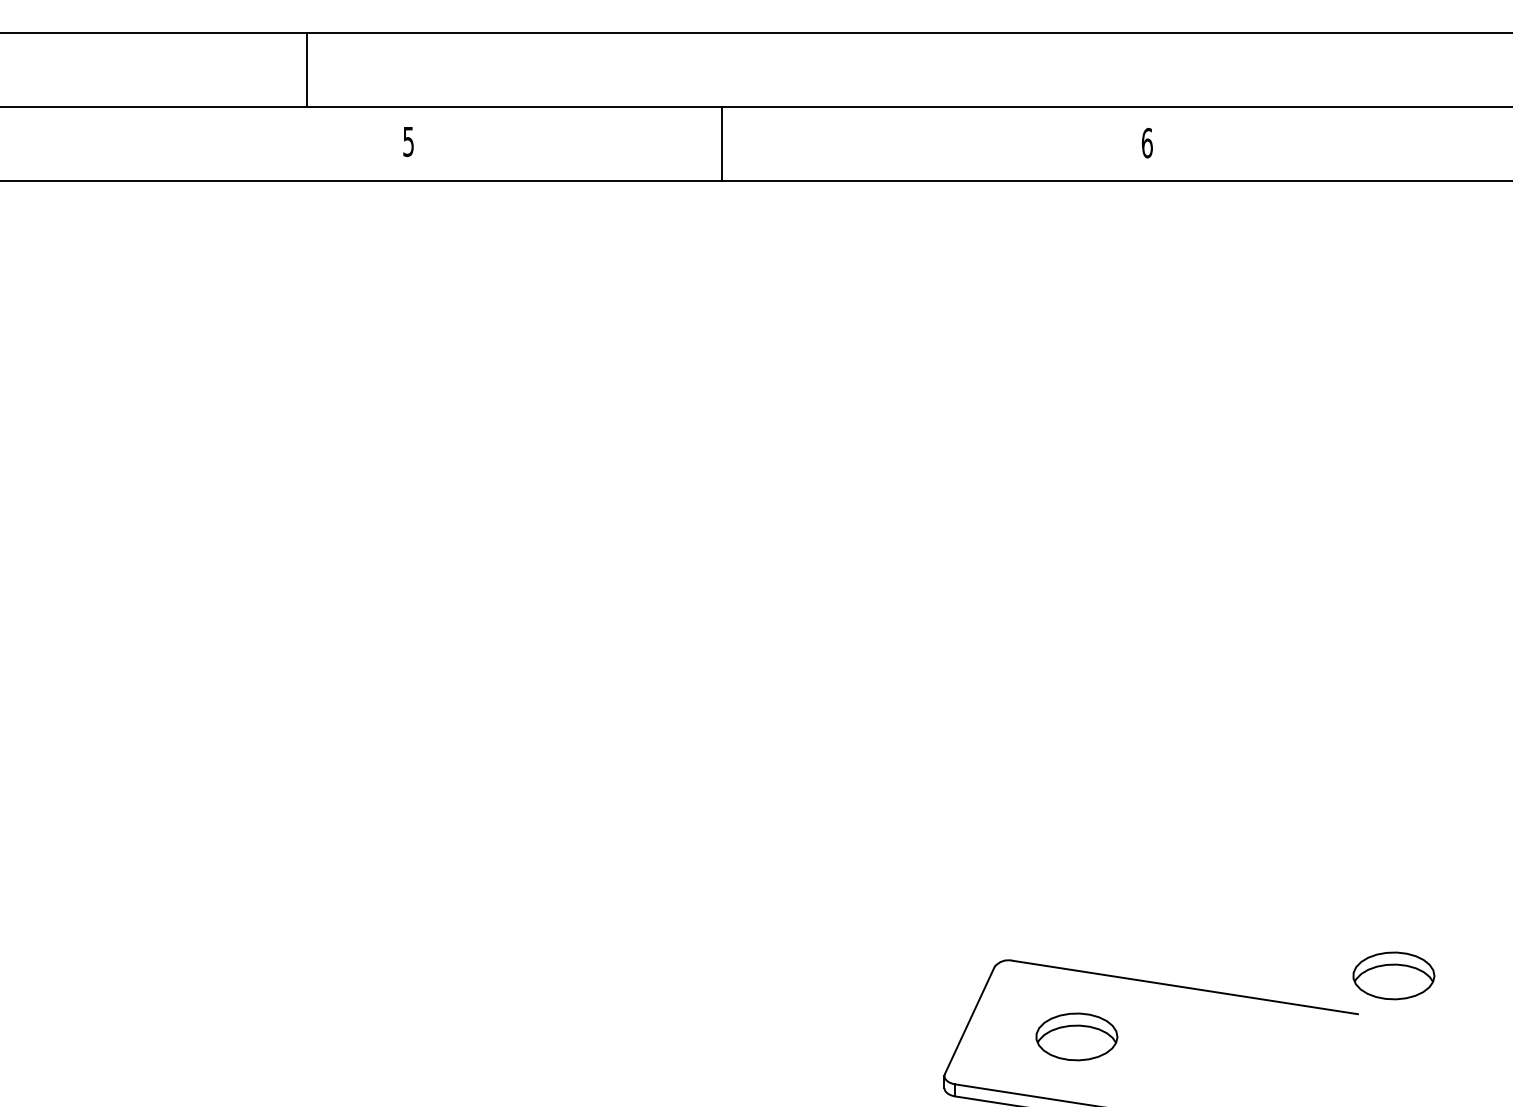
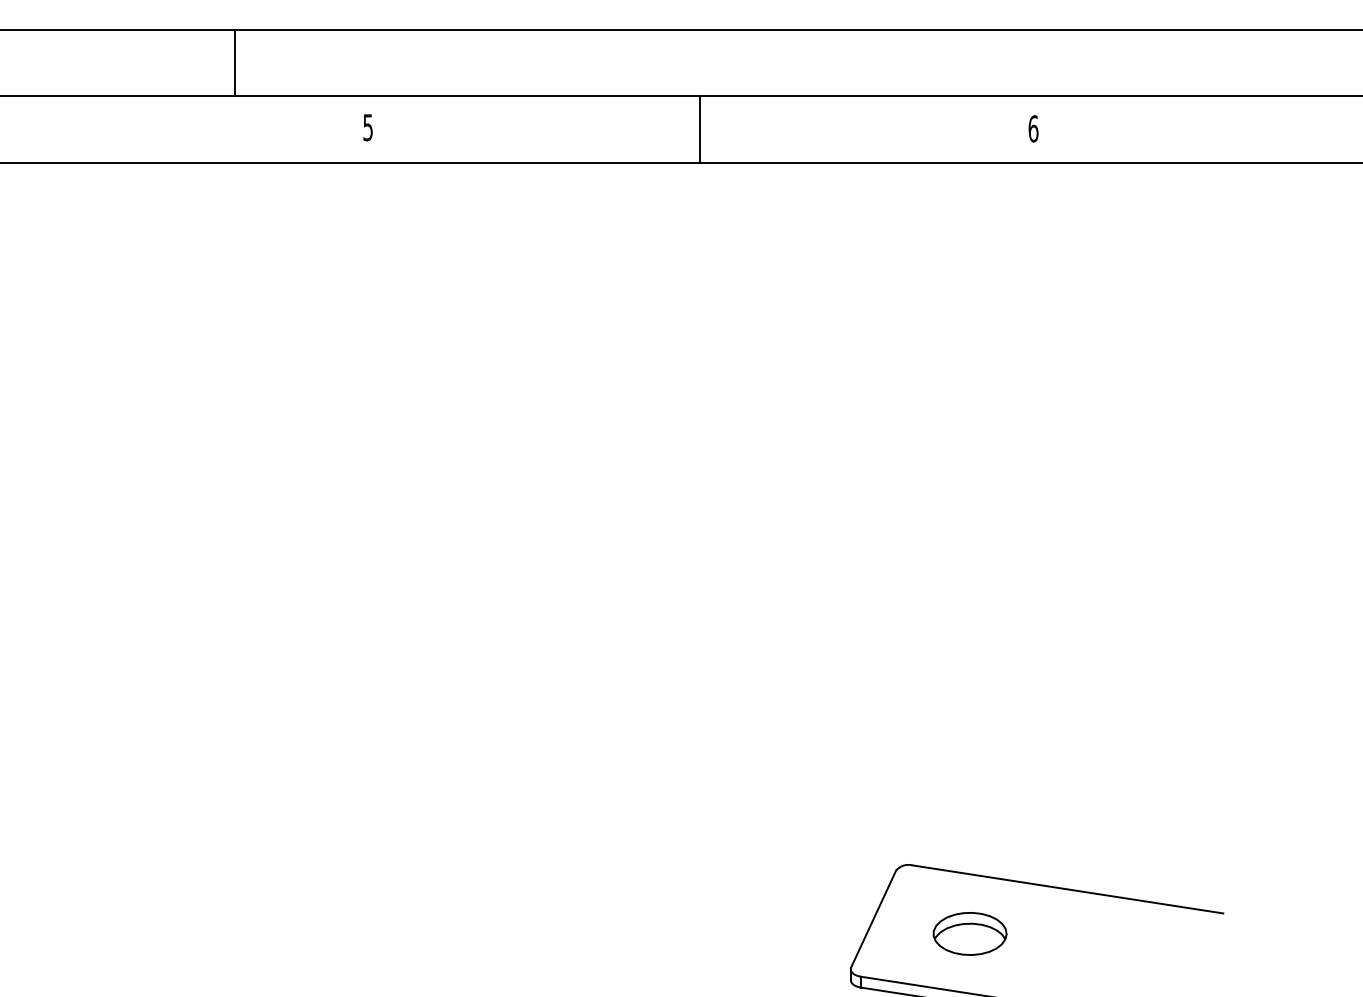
line: (307, 69) -> (234, 62), moved
line: (722, 143) -> (700, 129), moved
part: (1393, 975) -> (1255, 878), removed

